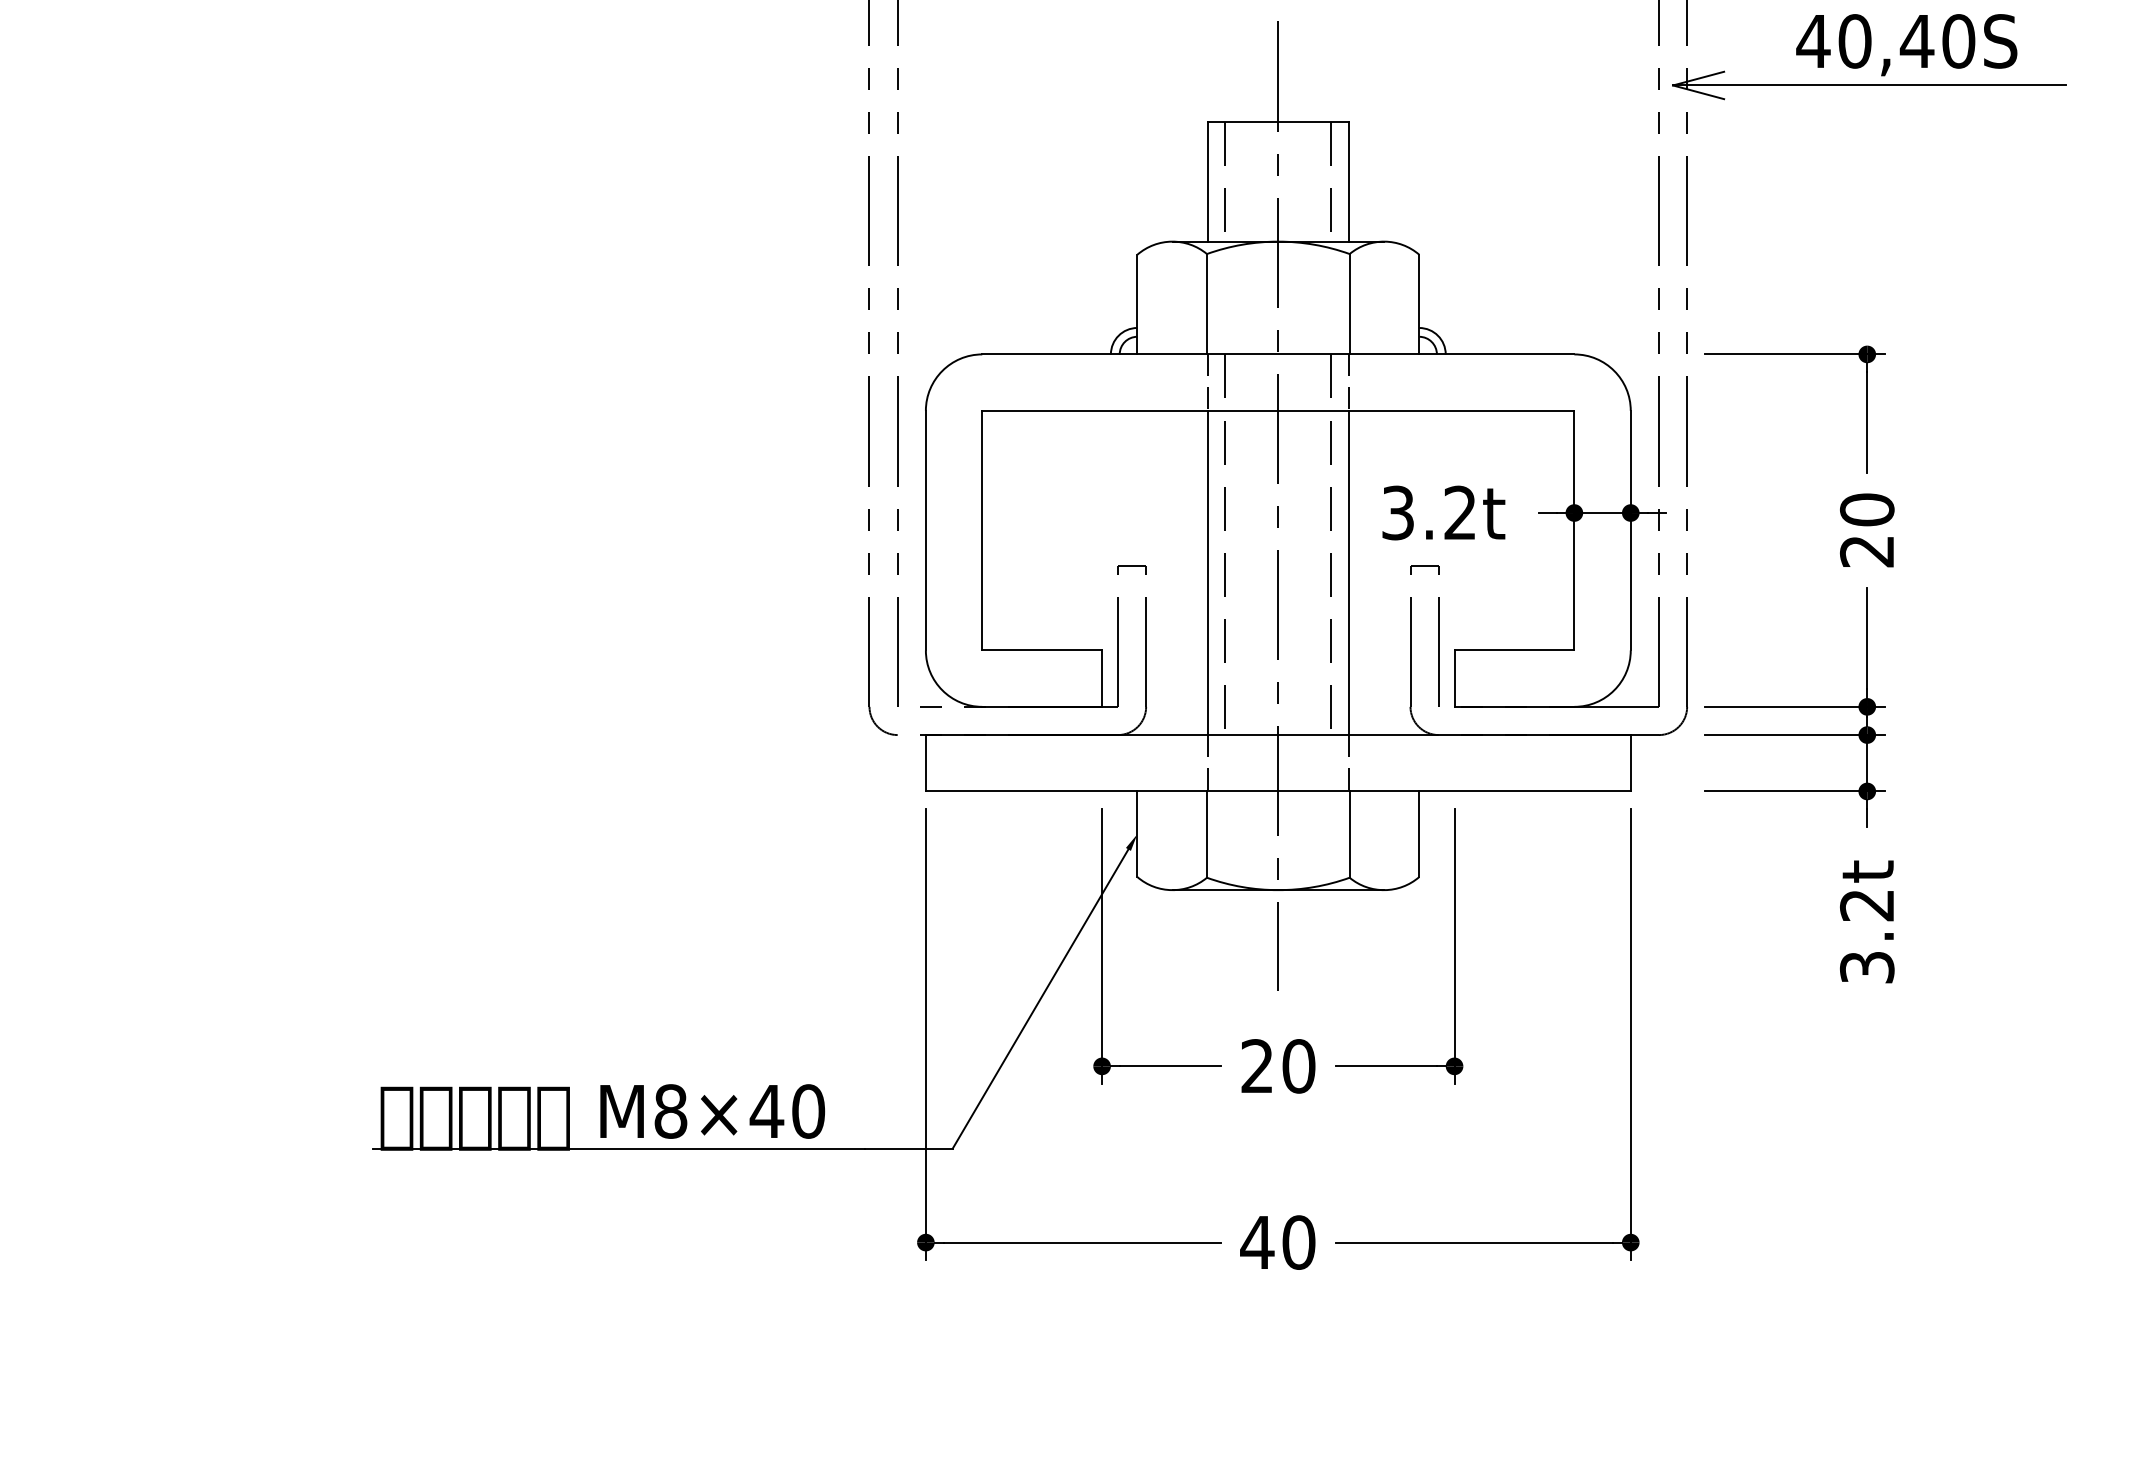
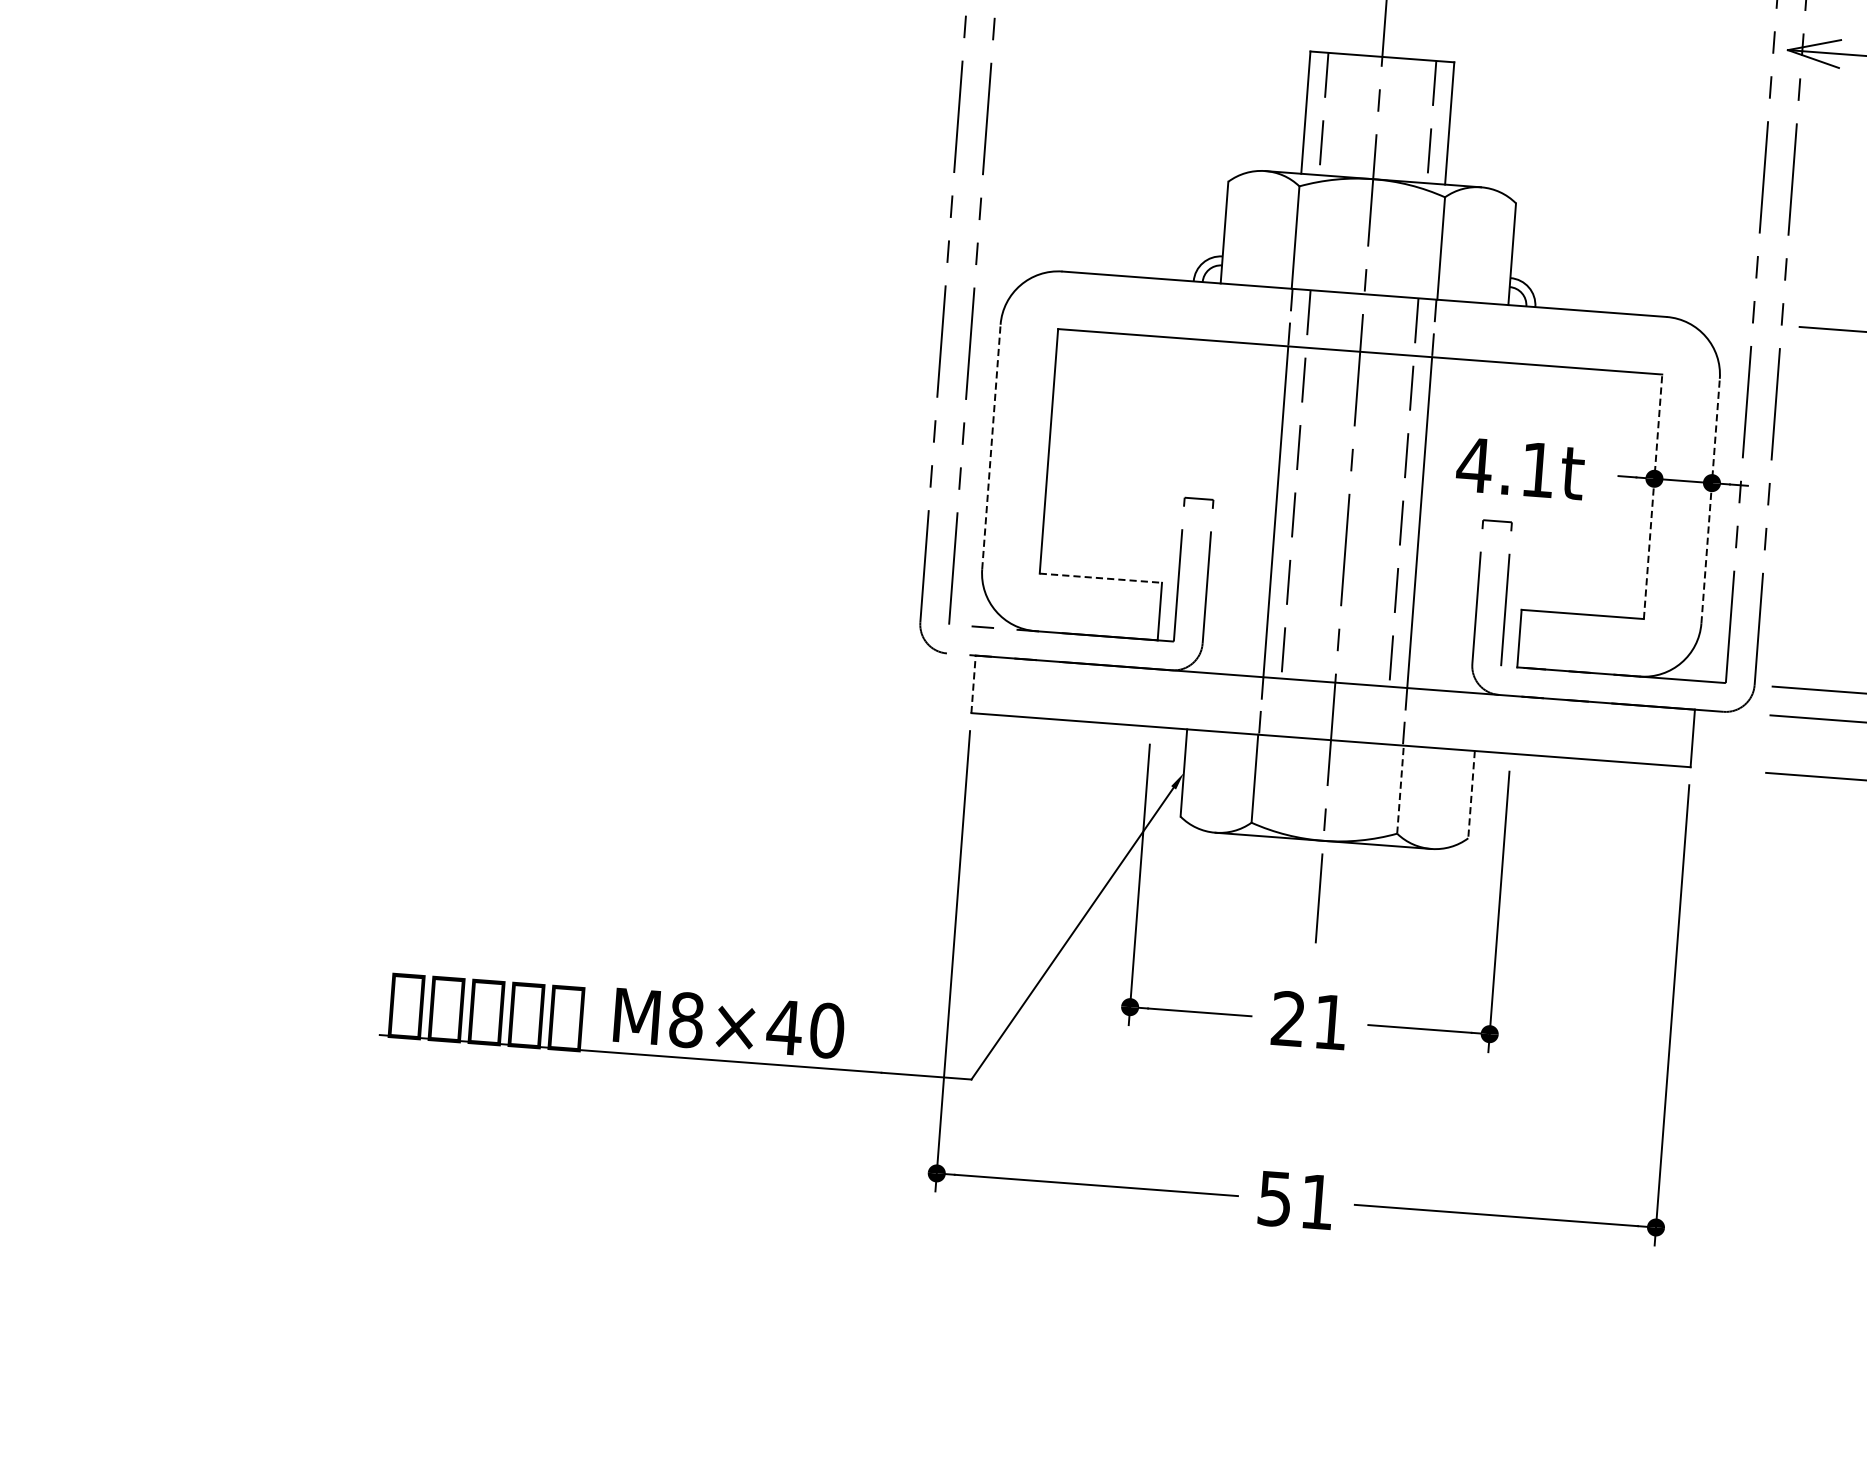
text: (1427, 512) -> (1504, 466), 3.2t -> 4.1t
line: (925, 530) -> (991, 446), solid -> dashed
line: (1574, 530) -> (1653, 496), solid -> dashed
line: (1630, 530) -> (1710, 500), solid -> dashed
line: (1042, 650) -> (1101, 578), solid -> dashed
line: (925, 762) -> (973, 683), solid -> dashed
line: (1349, 834) -> (1400, 789), solid -> dashed
line: (1419, 834) -> (1471, 794), solid -> dashed
text: (1298, 1066) -> (1330, 1022), 20 -> 21
text: (1277, 1242) -> (1295, 1200), 40 -> 51

